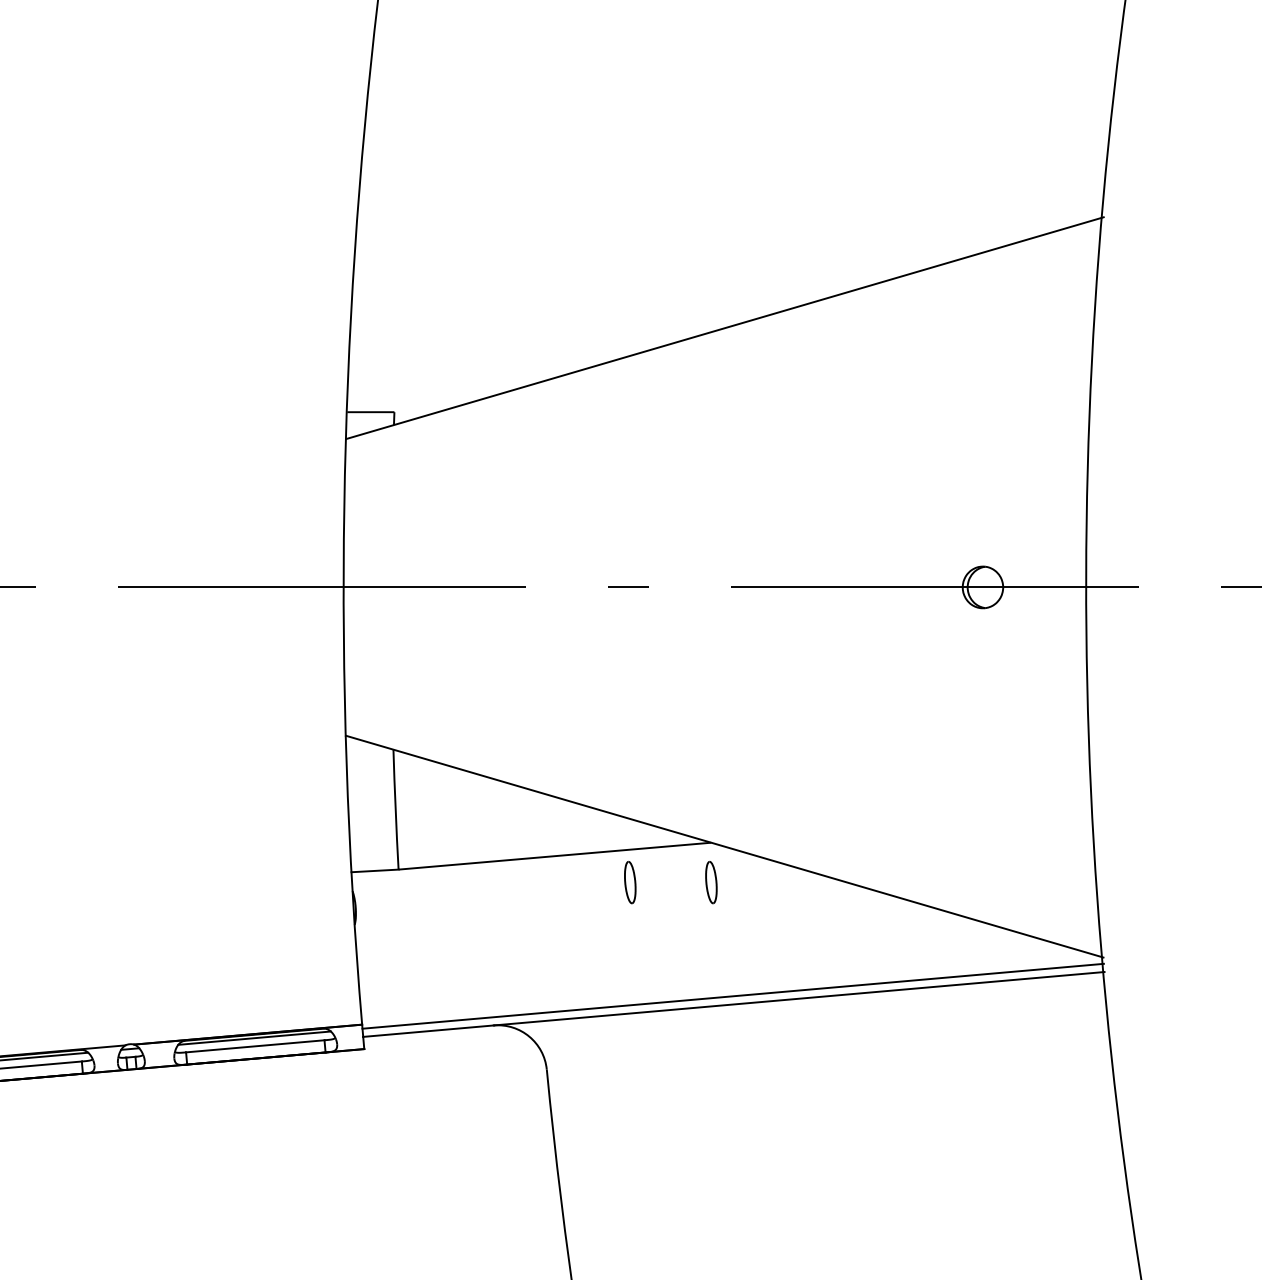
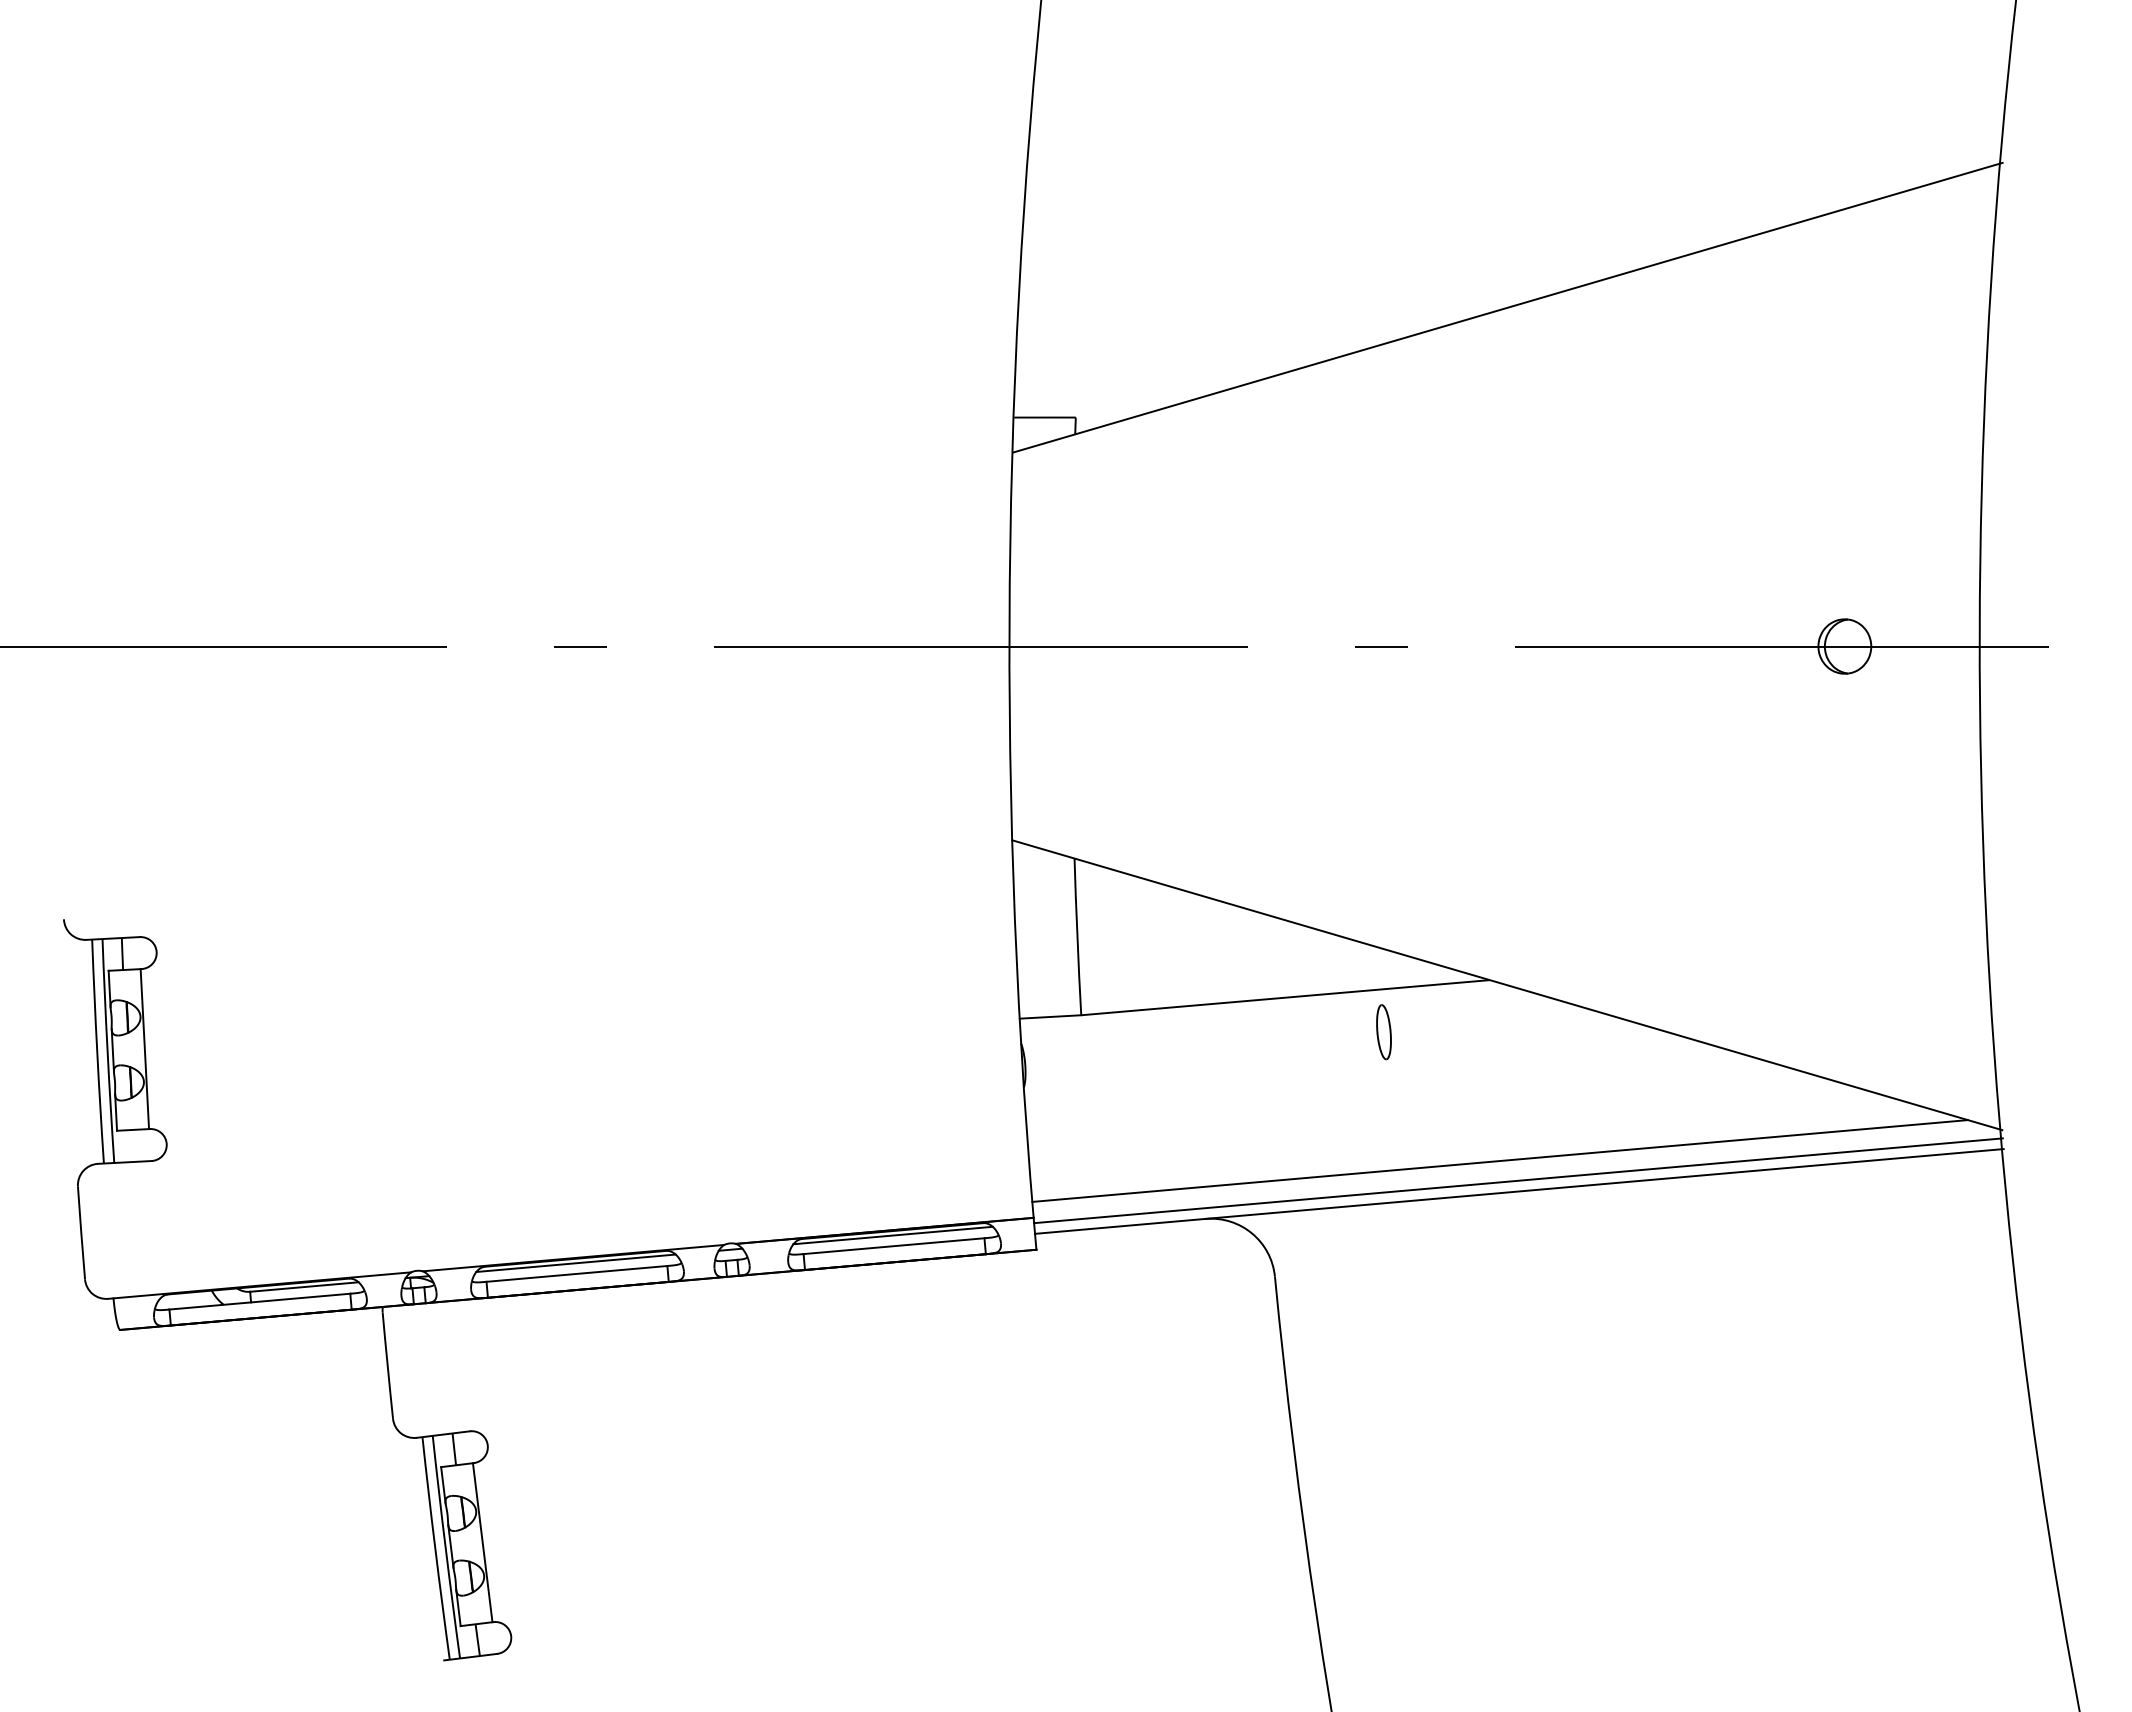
part: (711, 882) -> (1489, 1032), removed
line: (718, 980) -> (1499, 1160), added

